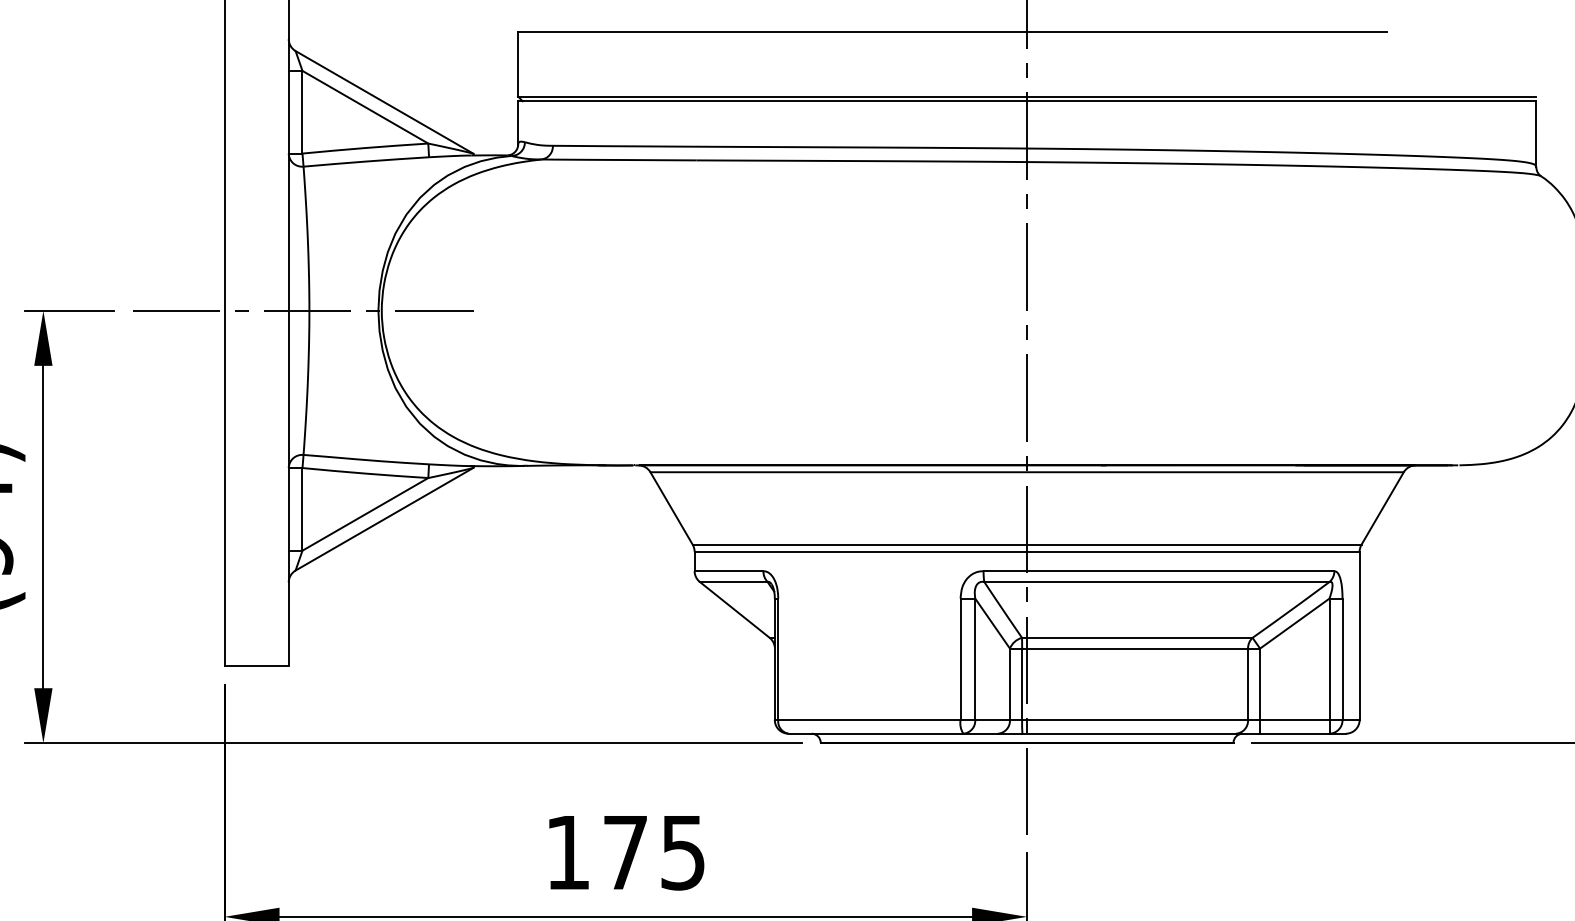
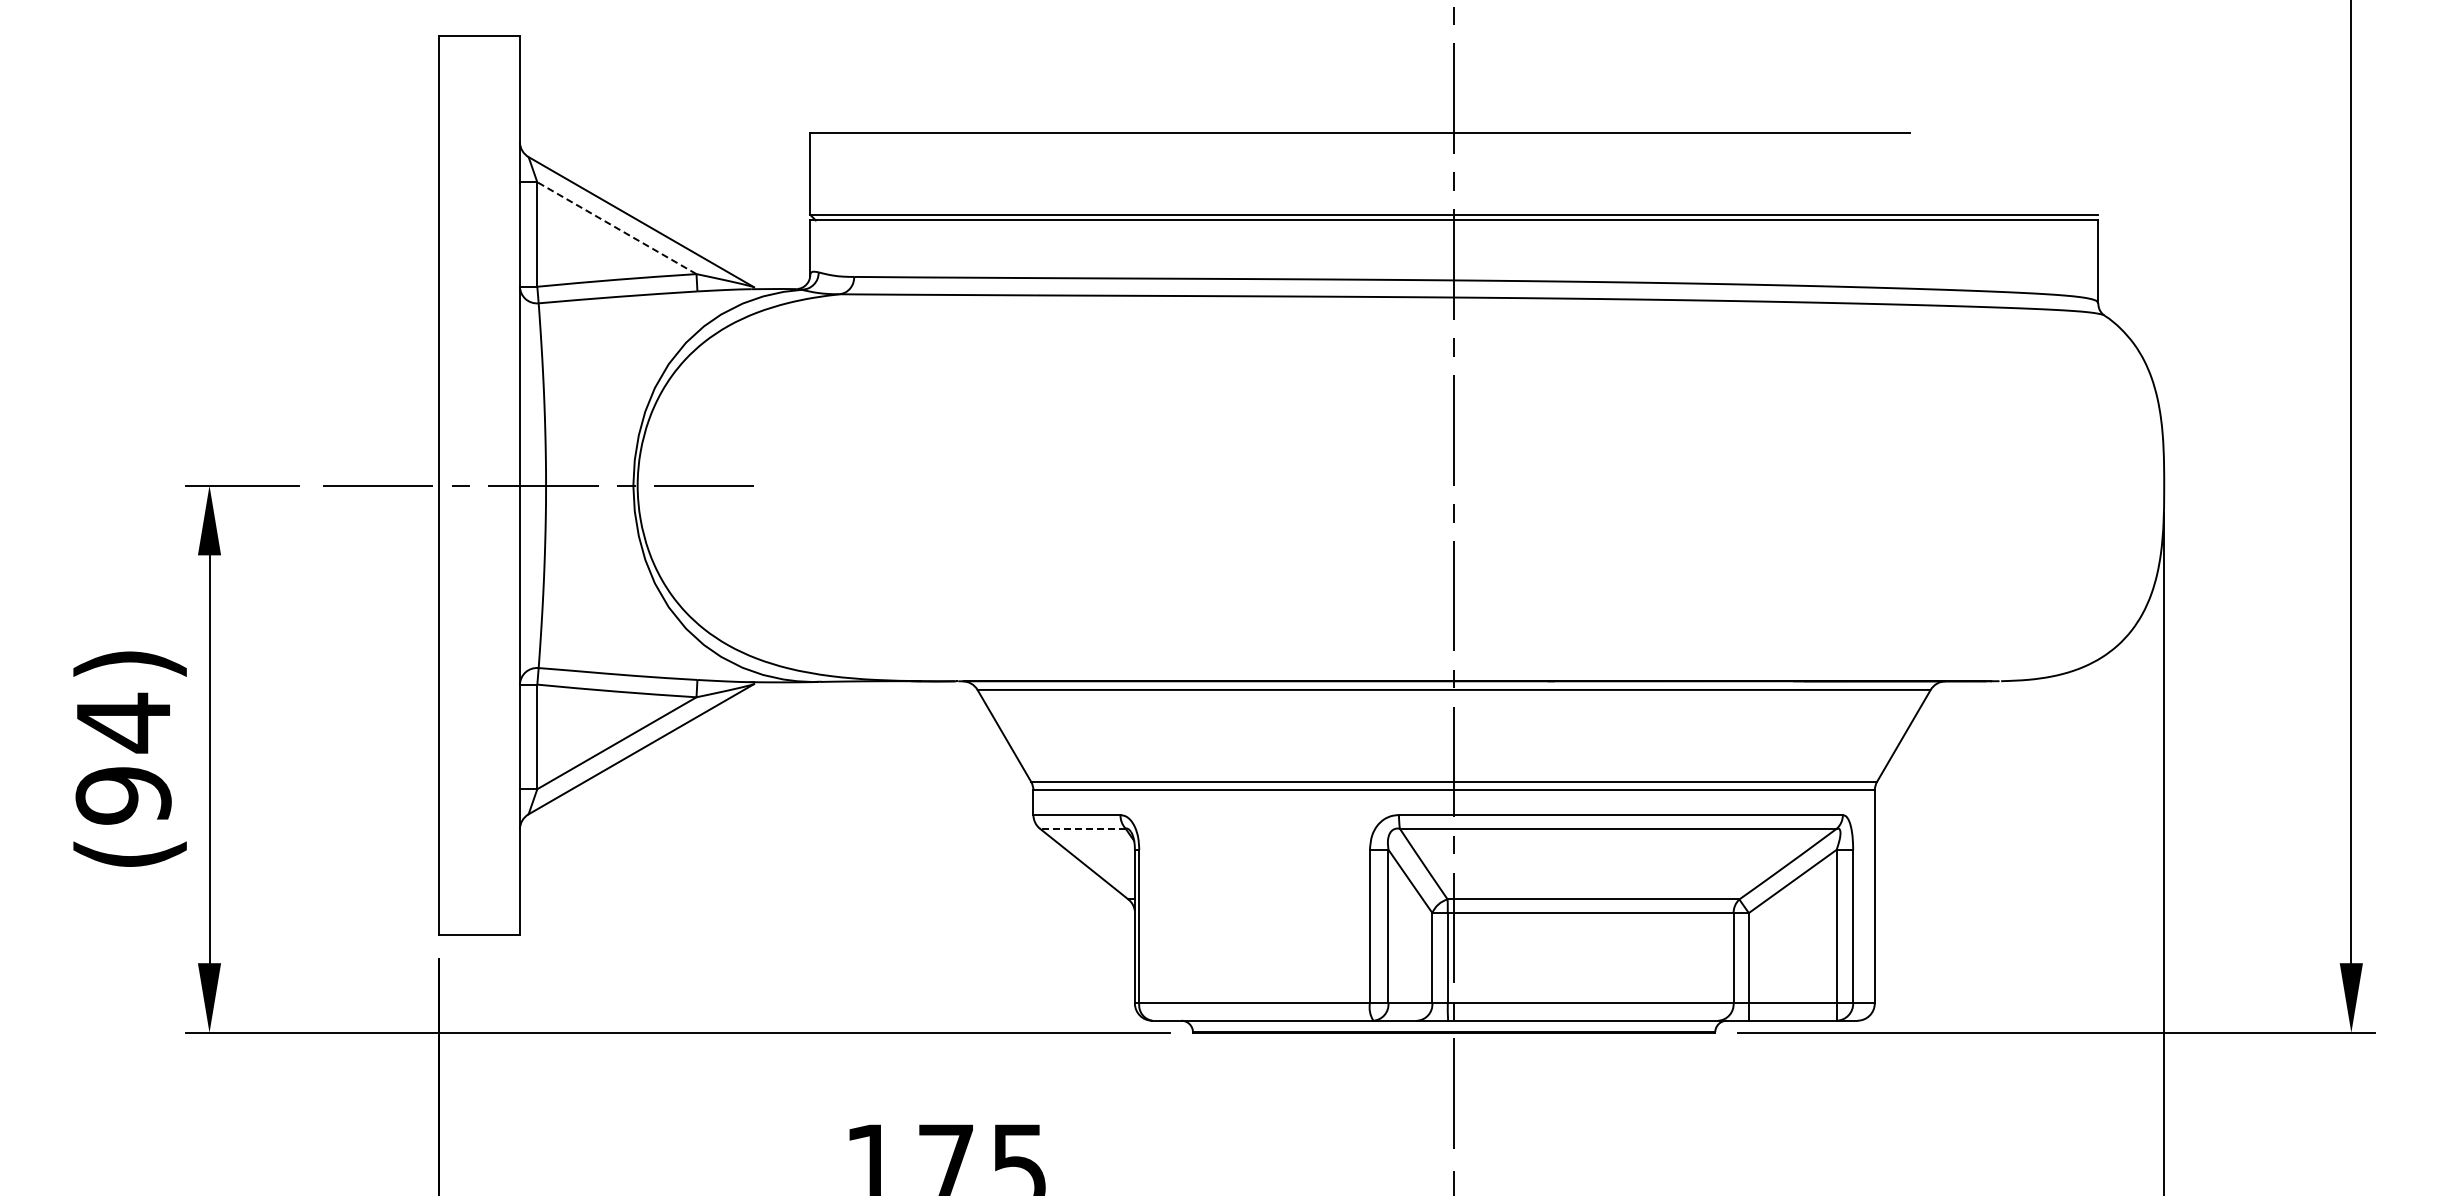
line: (365, 107) -> (616, 228), solid -> dashed
line: (733, 581) -> (1082, 828), solid -> dashed

